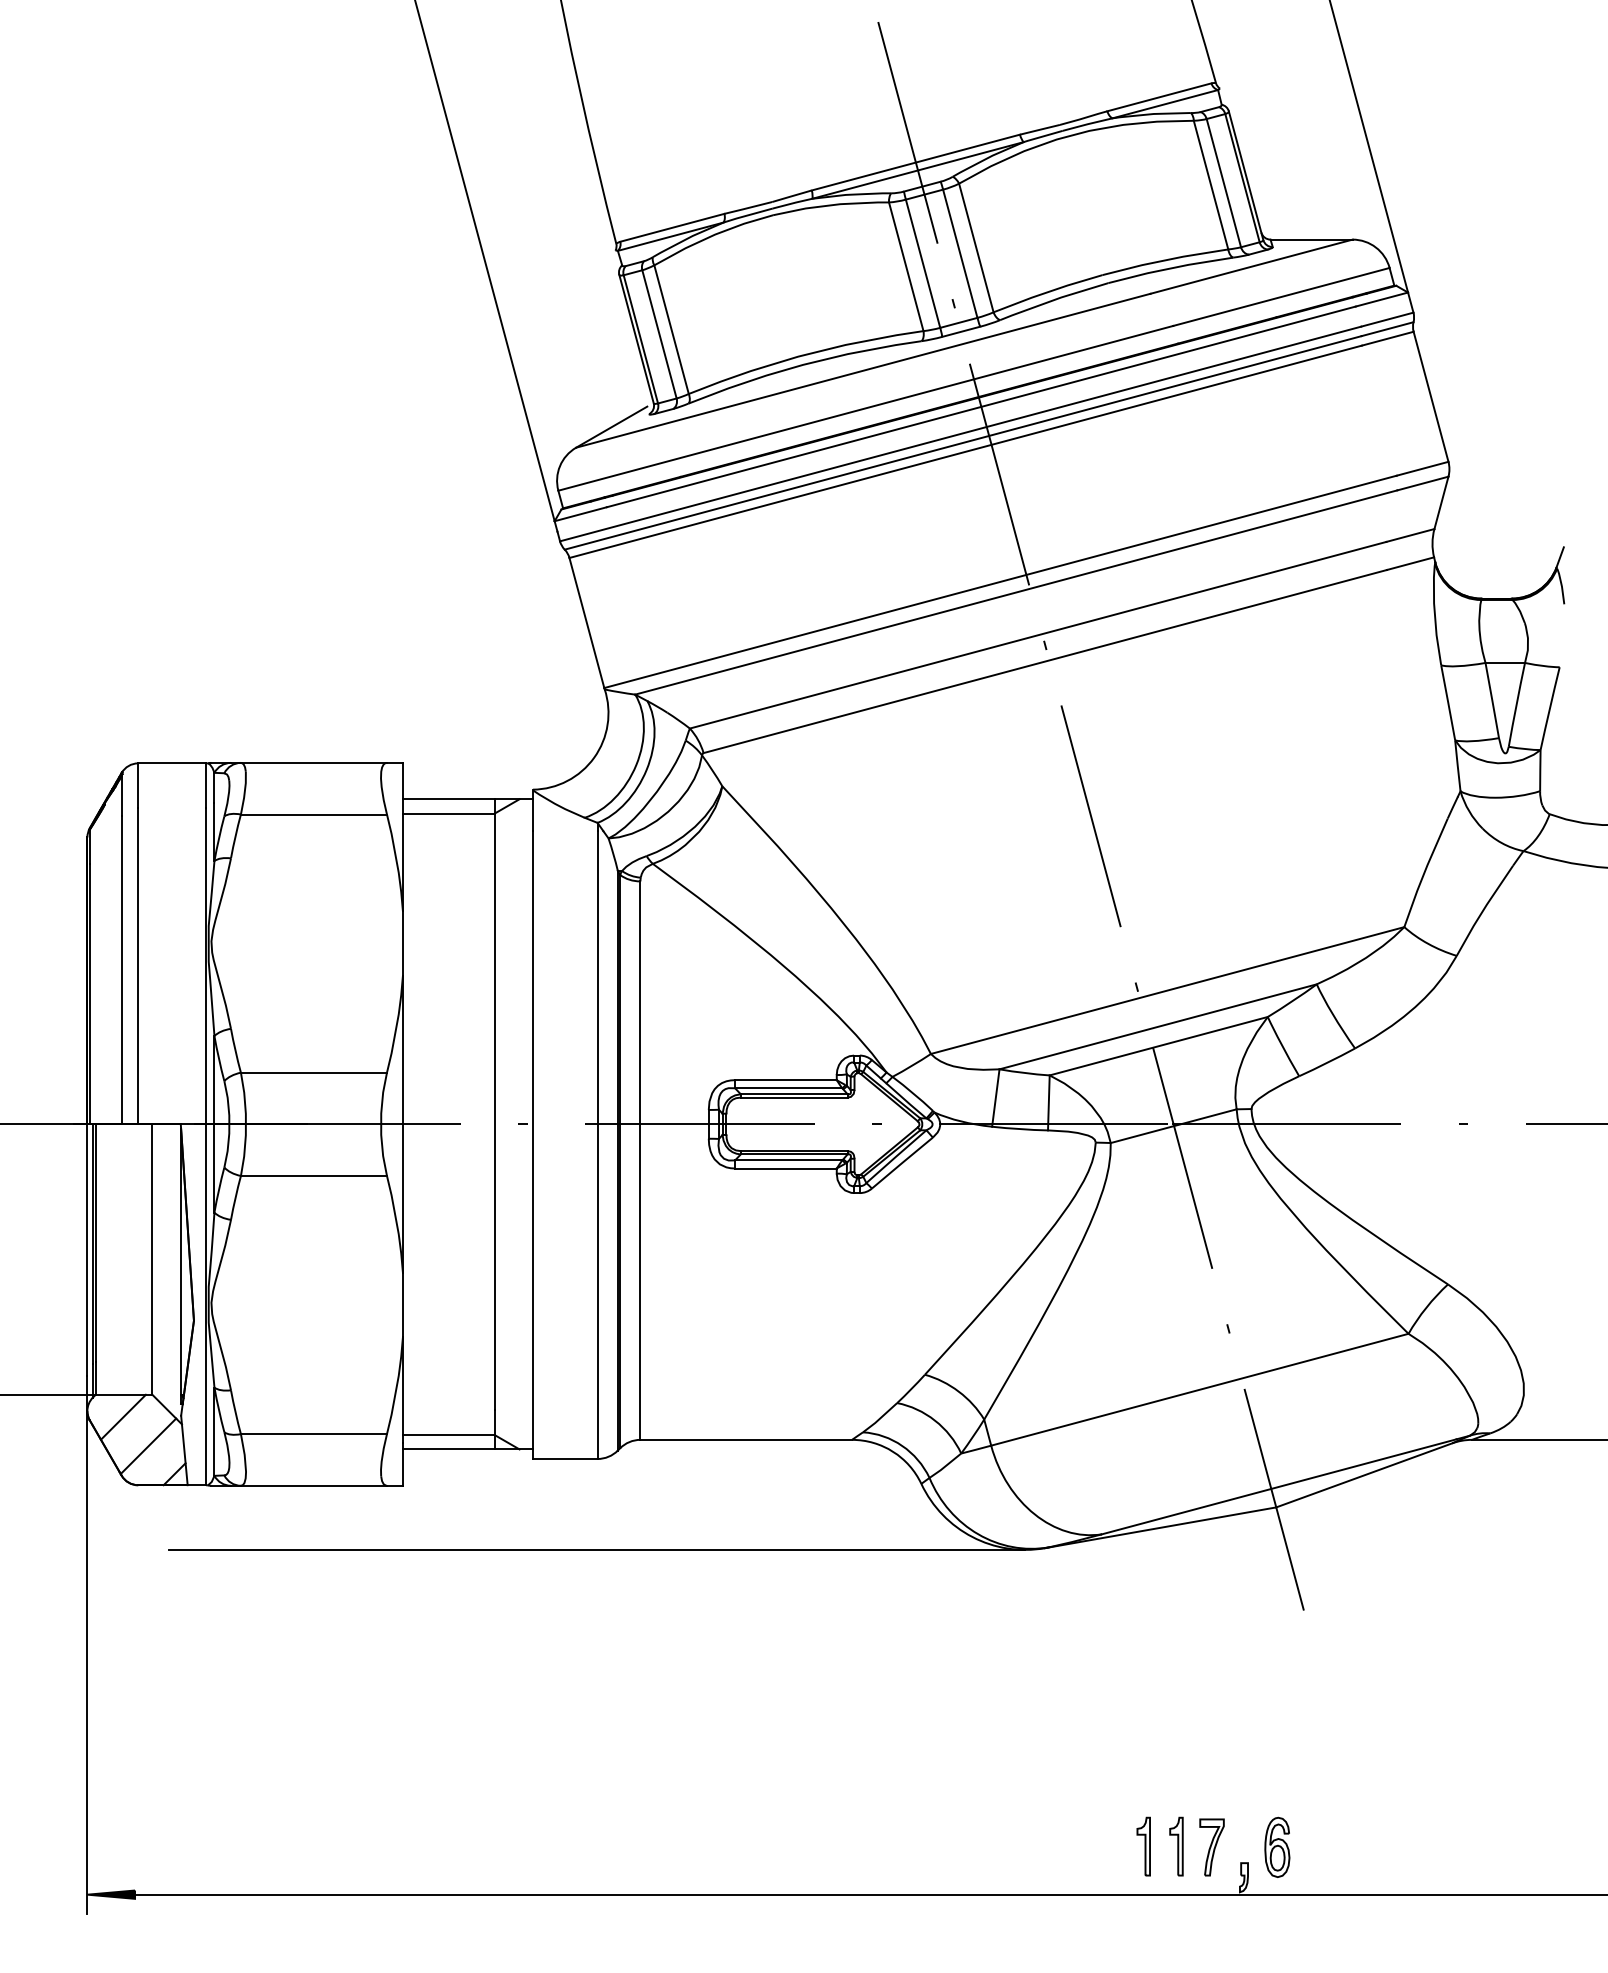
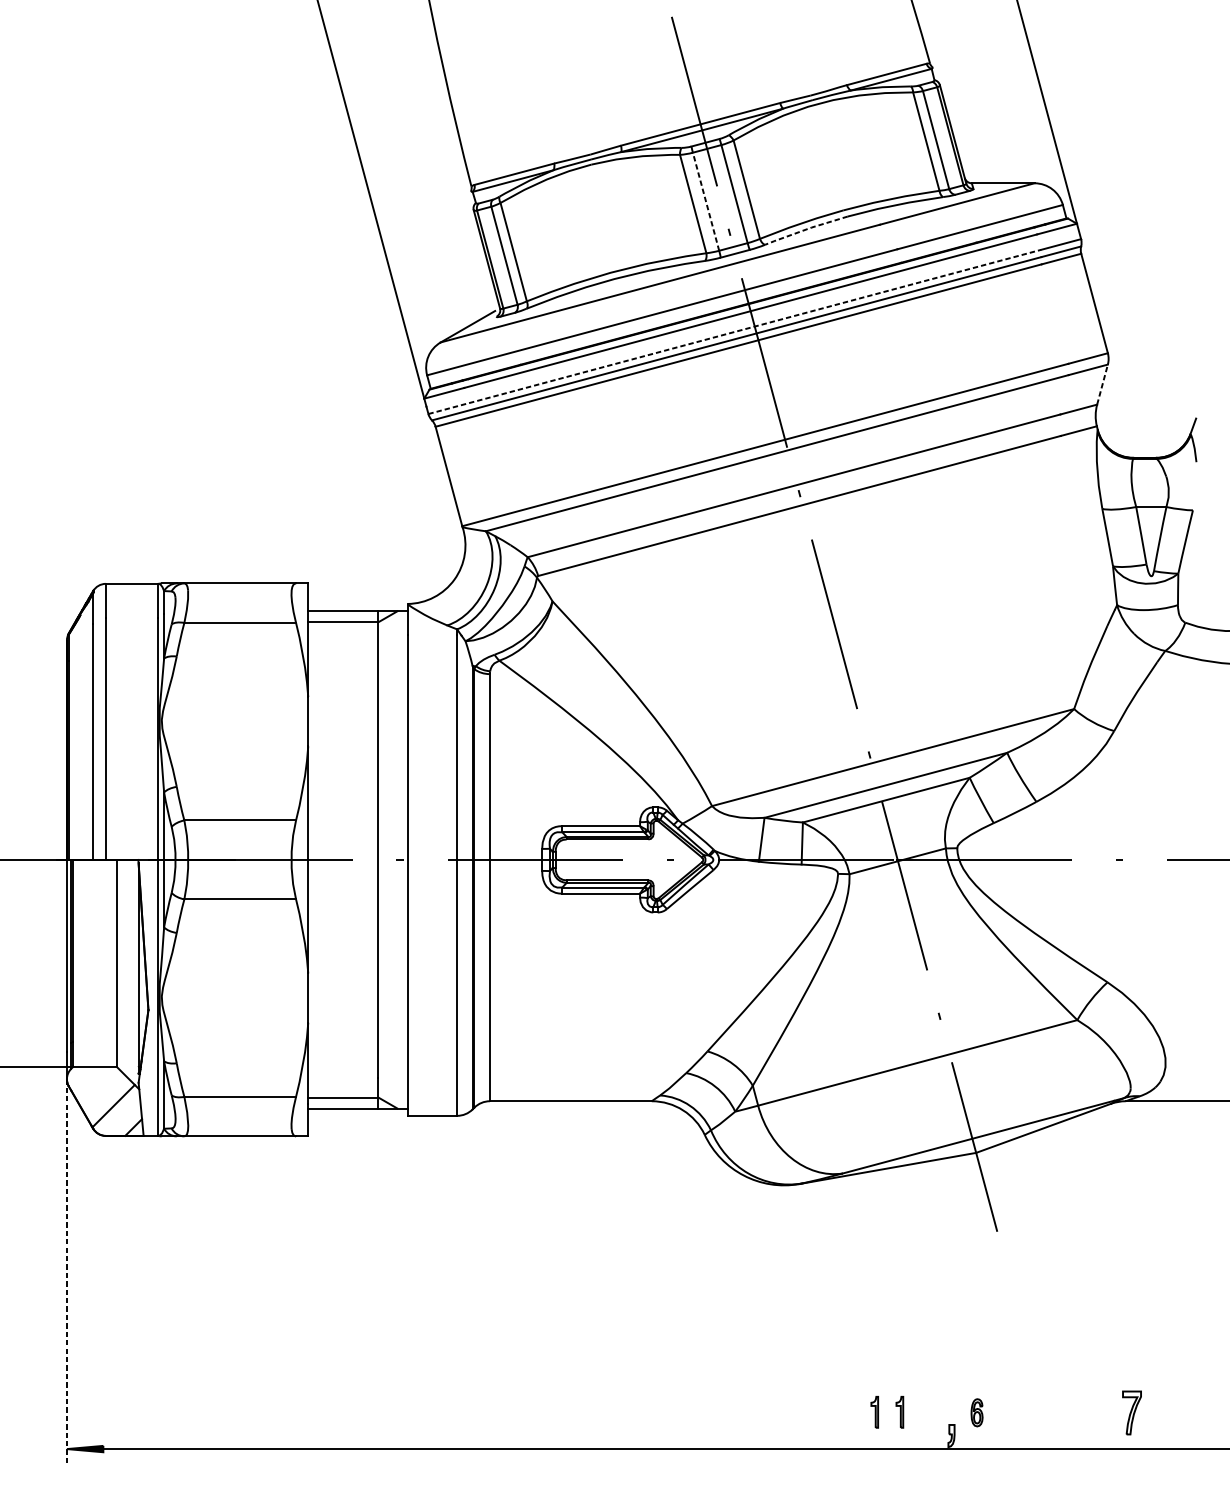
line: (922, 263) -> (705, 201), solid -> dashed
line: (1053, 300) -> (805, 229), solid -> dashed
line: (960, 433) -> (734, 331), solid -> dashed
line: (1441, 502) -> (1102, 384), solid -> dashed
line: (122, 1416) -> (93, 1083), removed
line: (597, 1549) -> (457, 1185), removed
line: (87, 1663) -> (67, 1272), solid -> dashed
part: (1143, 1846) -> (874, 1412), size x0.7
part: (1176, 1846) -> (899, 1412), size x0.7
part: (1277, 1846) -> (977, 1412), size x0.6
part: (1211, 1847) -> (1131, 1412), moved

